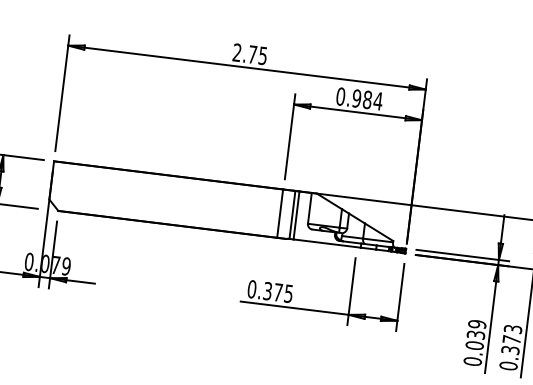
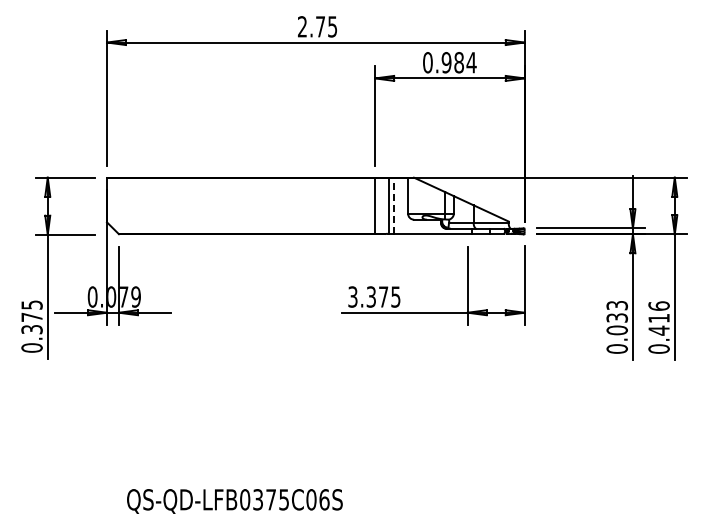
line: (296, 215) -> (393, 205), solid -> dashed
text: (251, 288) -> (352, 296), 0.375 -> 3.375
text: (476, 324) -> (616, 305), 0.039 -> 0.033
text: (511, 339) -> (658, 318), 0.373 -> 0.416

